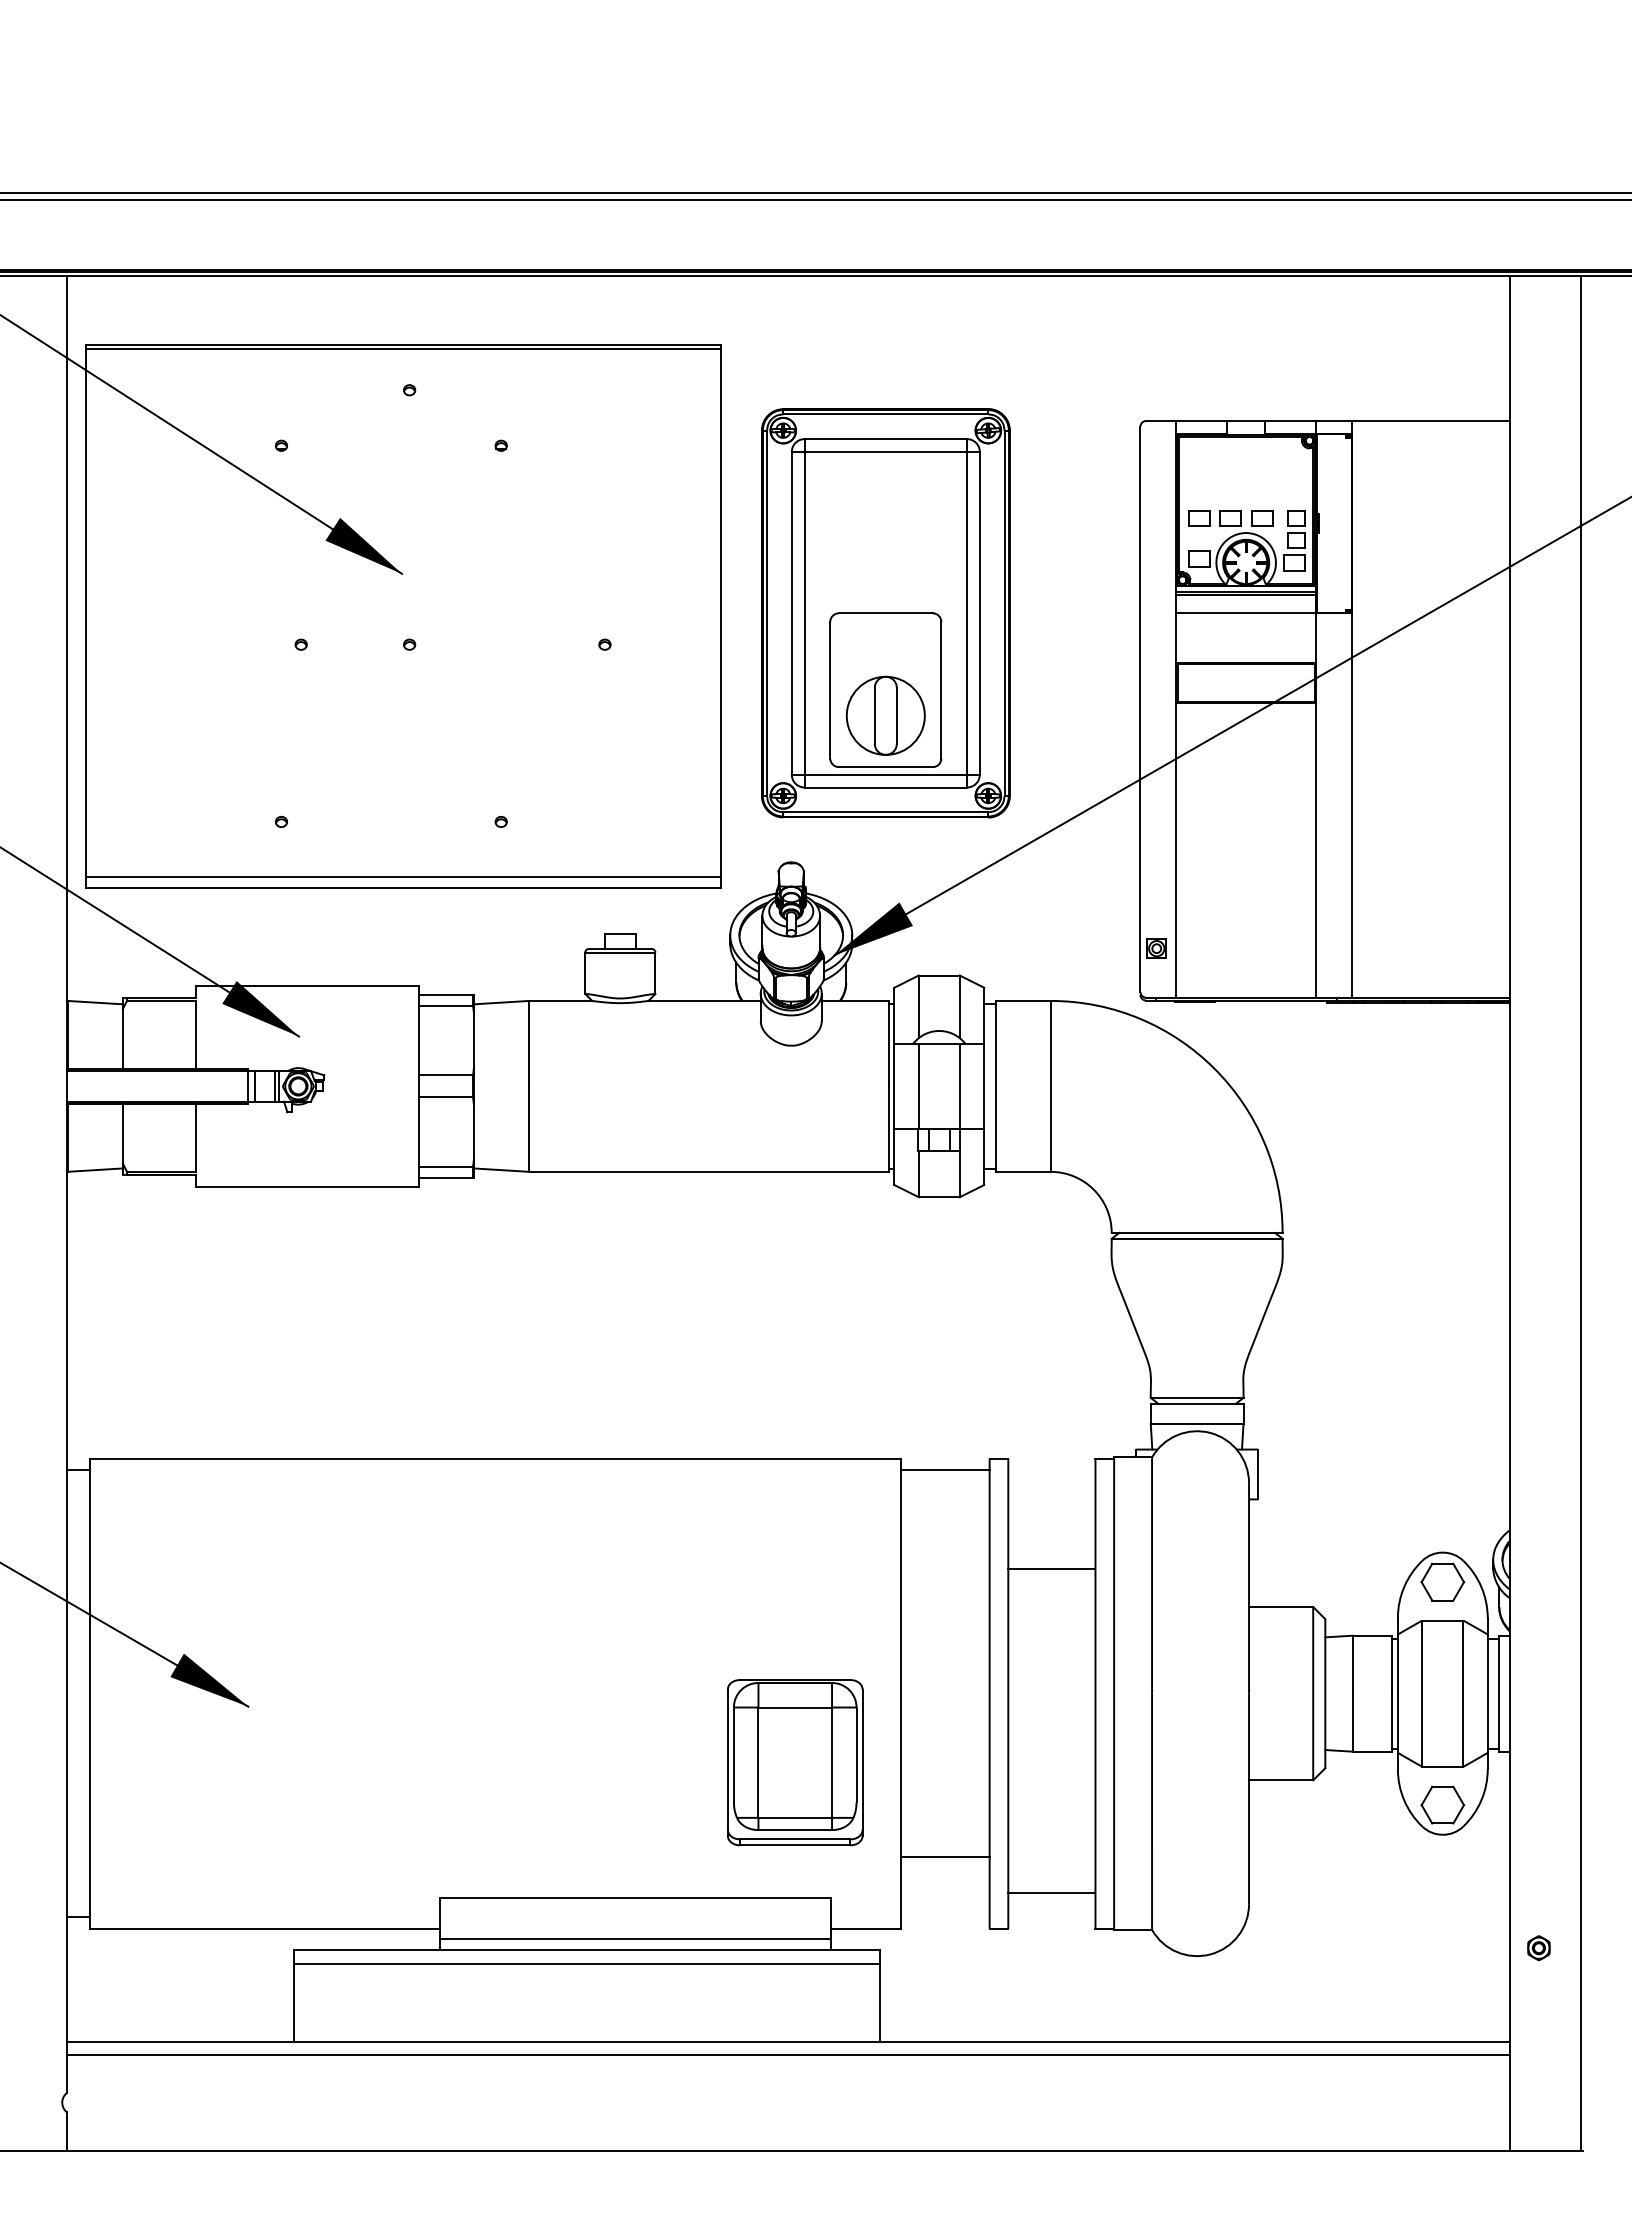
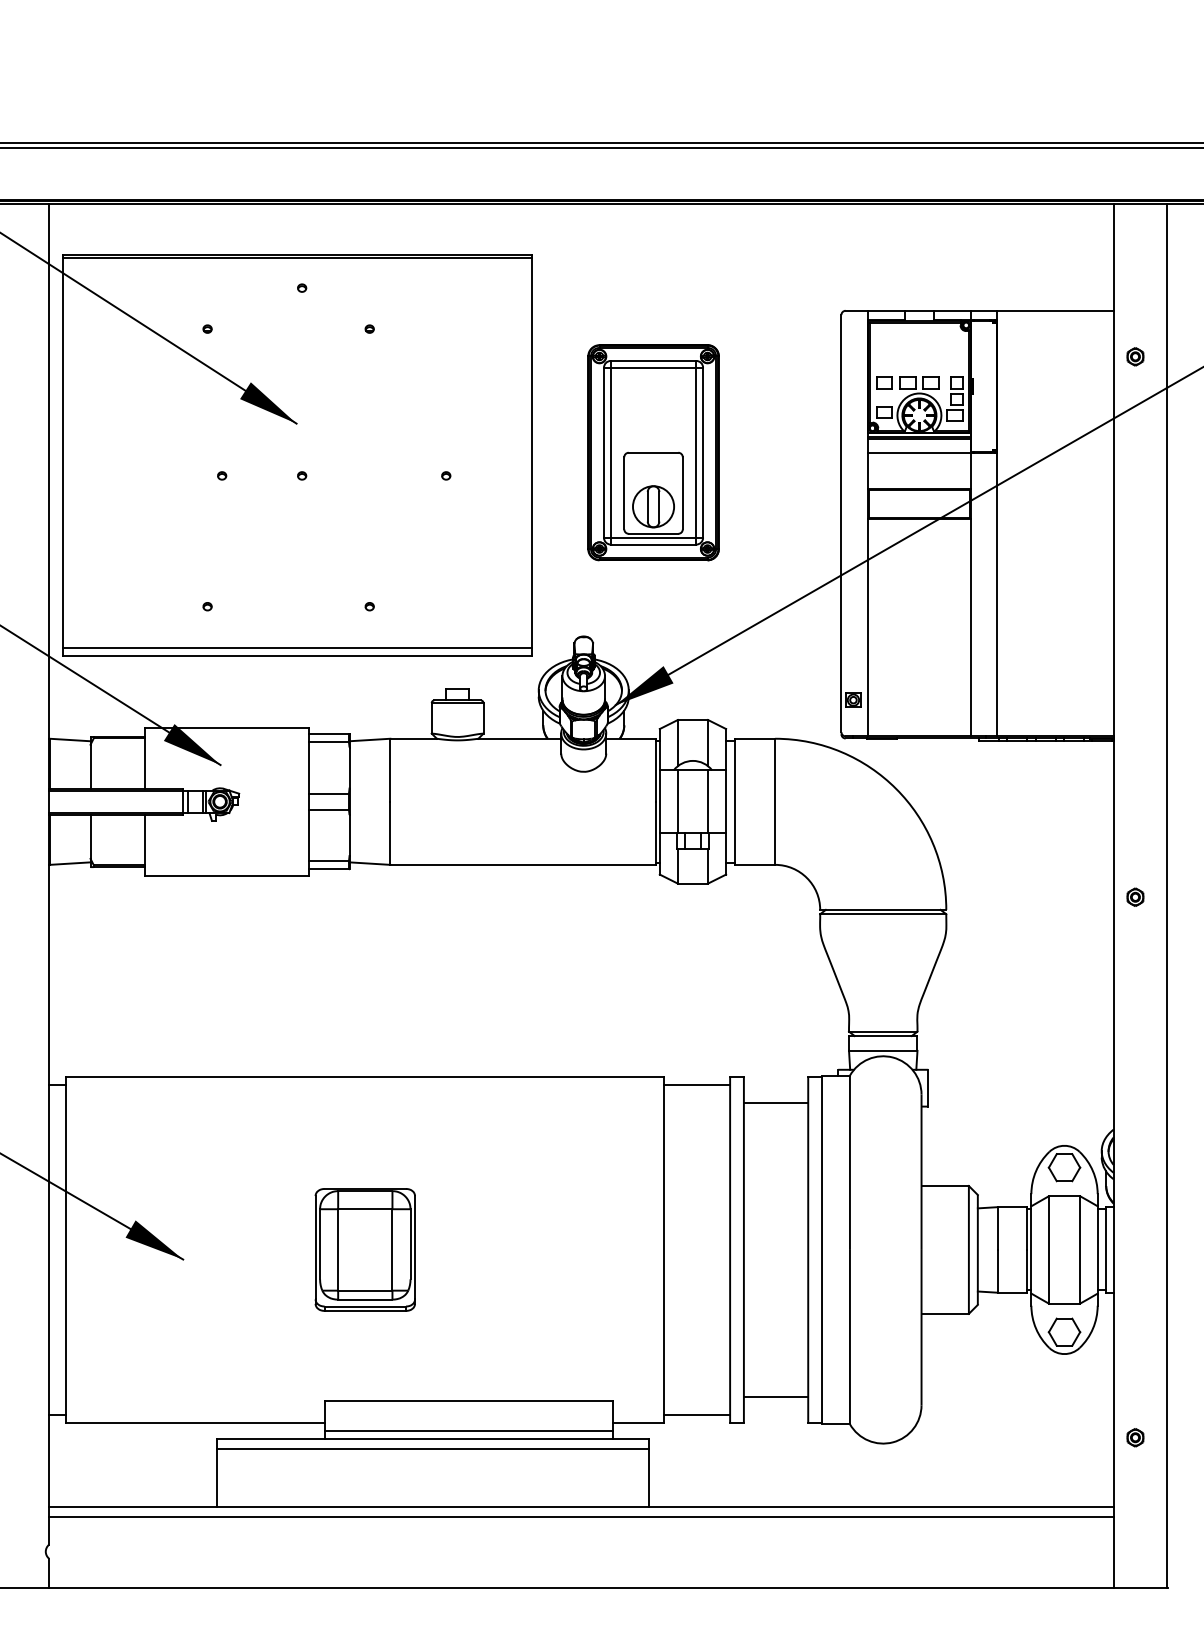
part: (1538, 483) -> (1135, 356), added
part: (885, 613) -> (653, 452), size x0.71
part: (1538, 1215) -> (1135, 897), added
line: (1051, 1568) -> (775, 1102), moved
part: (795, 1762) -> (365, 1249), moved
line: (944, 1856) -> (696, 1414), moved

